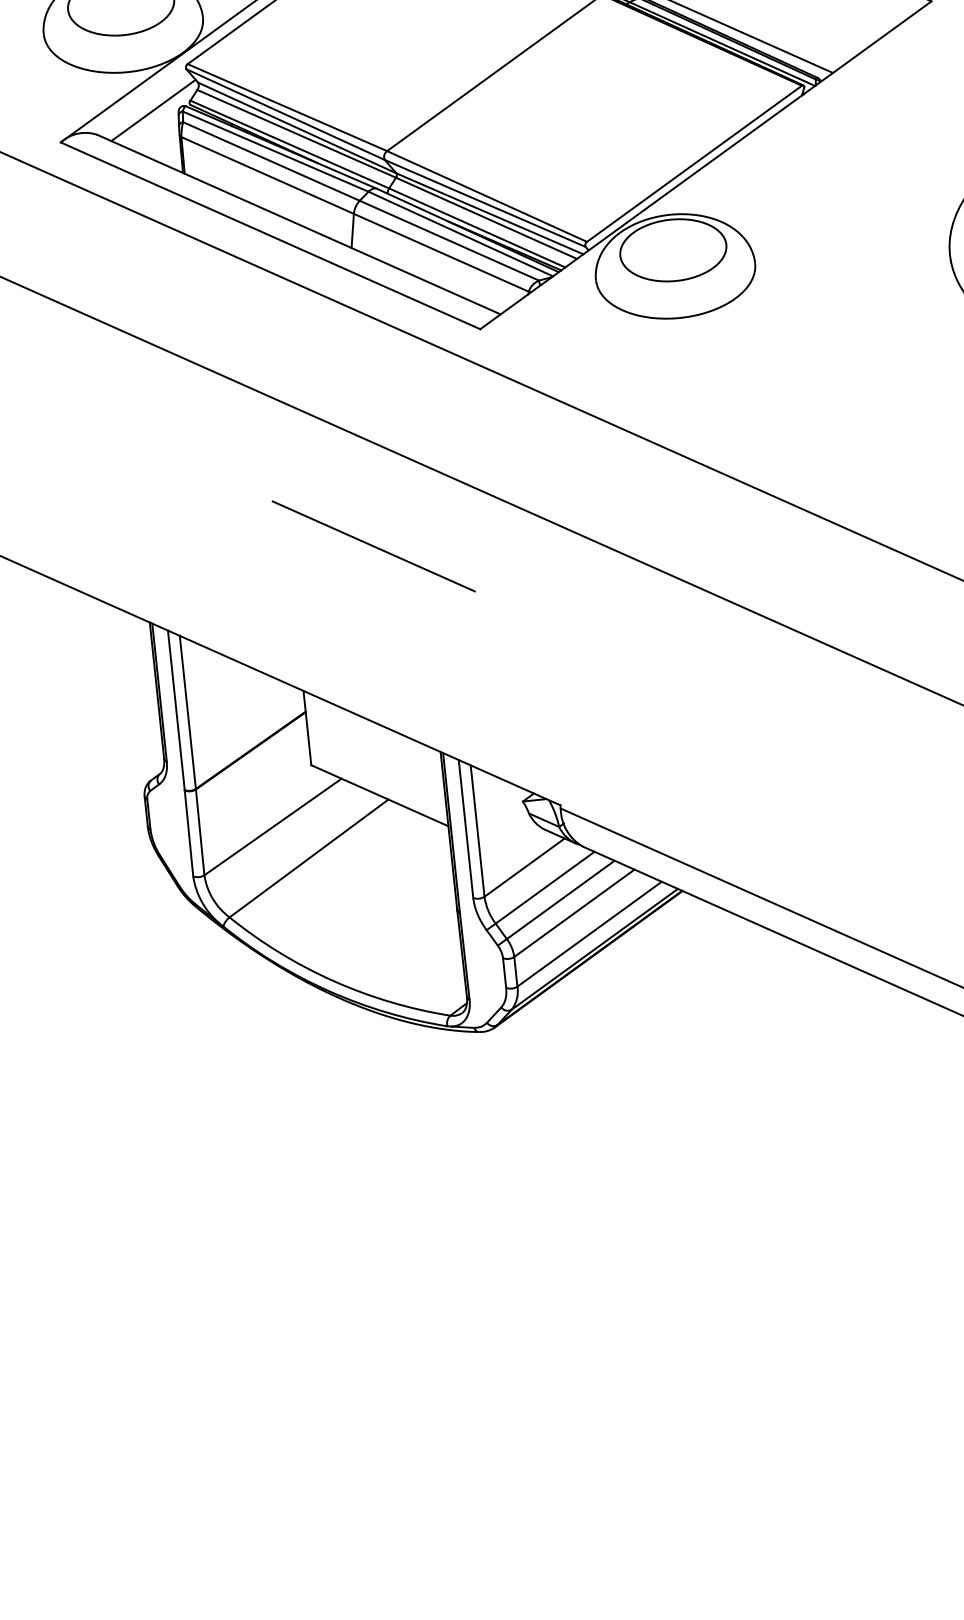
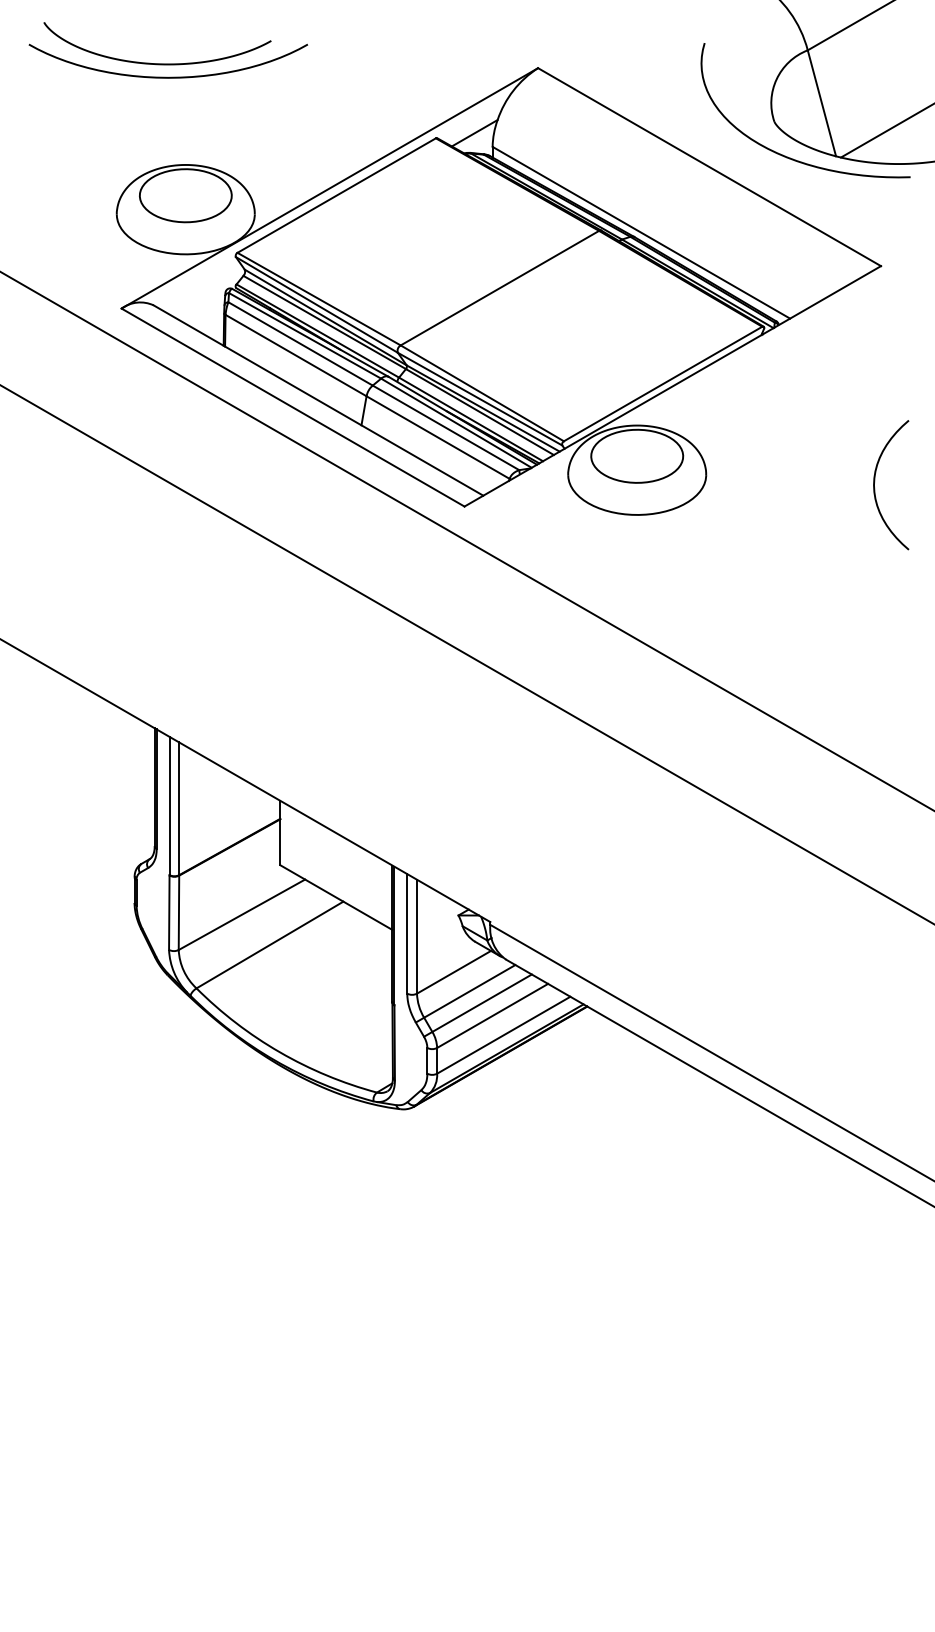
line: (152, 110) -> (203, 289), removed
line: (373, 545) -> (353, 682), removed

